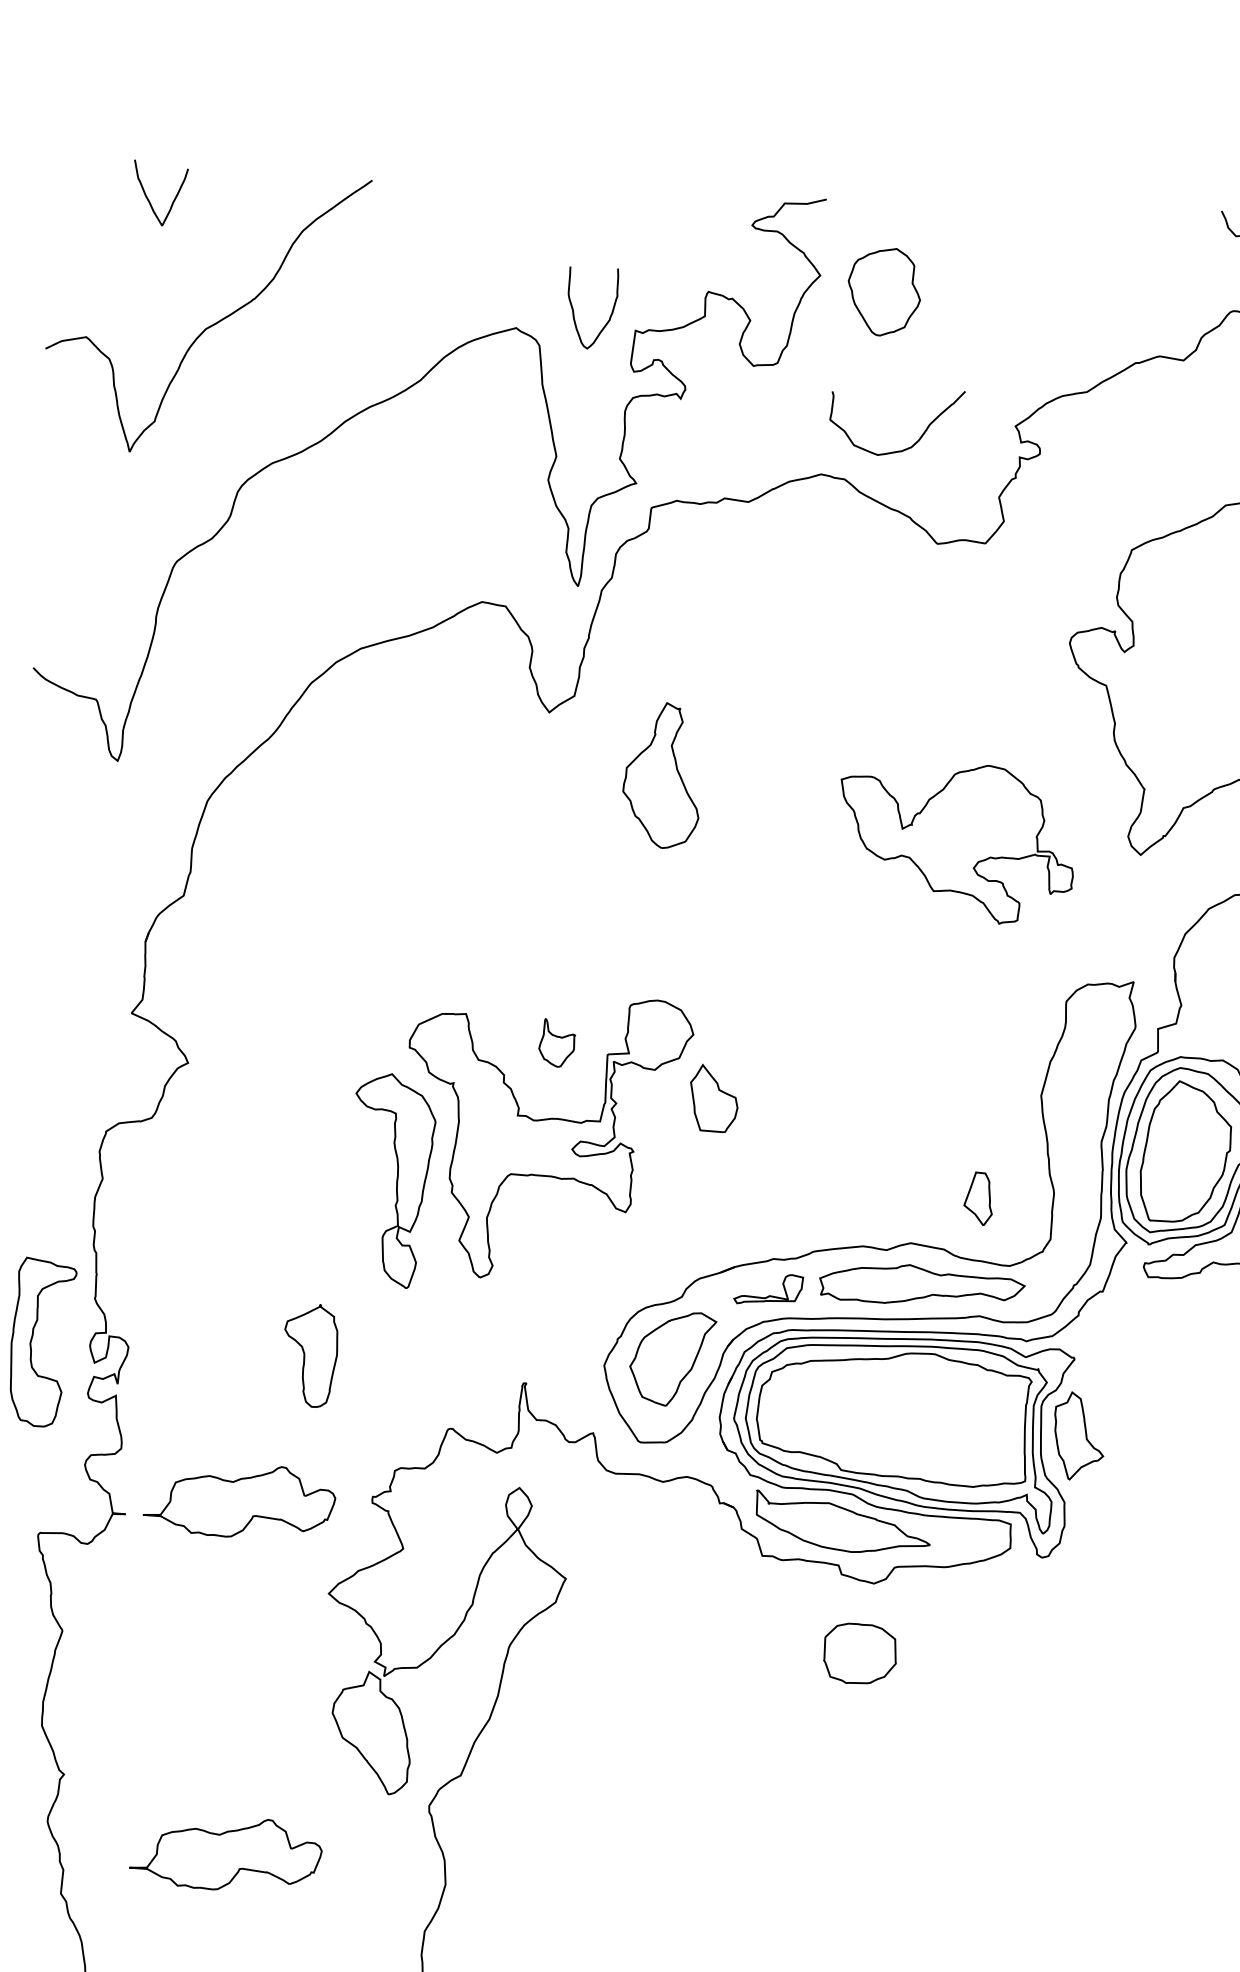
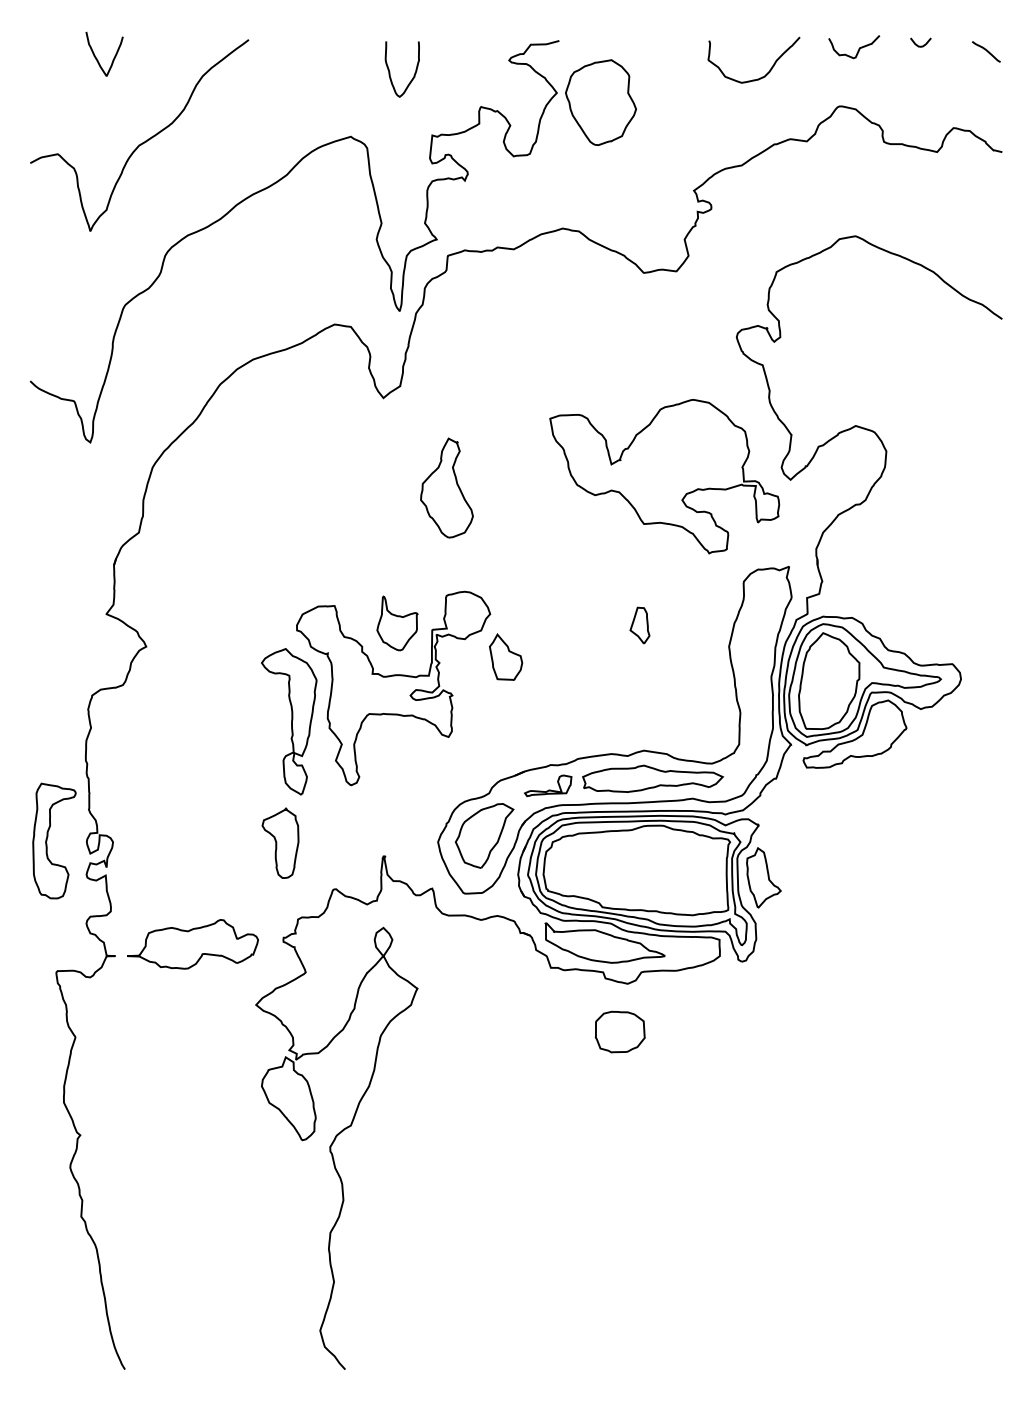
part: (883, 291) -> (600, 102), size x1.43
curve: (575, 310) -> (390, 71), moved
curve: (919, 436) -> (769, 69), moved
part: (661, 774) -> (446, 487), moved
part: (956, 843) -> (664, 476), size x1.43
part: (557, 1043) -> (397, 623), size x1.67
part: (977, 1198) -> (639, 625), moved
part: (310, 1354) -> (280, 842), moved
part: (225, 1854) -> (192, 1185), removed

